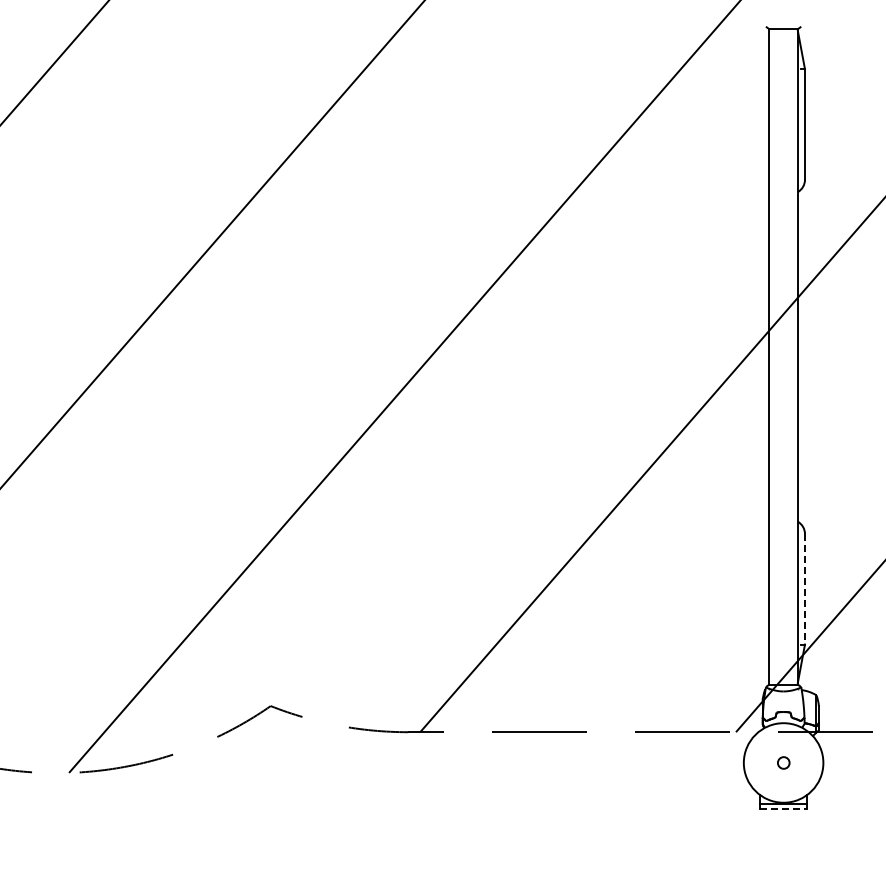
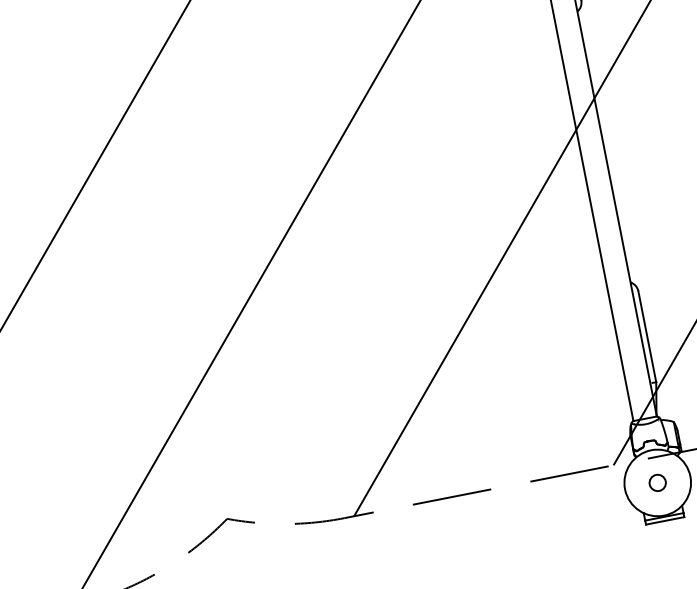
line: (805, 589) -> (647, 336), dashed -> solid
circle: (783, 762) -> (657, 482), size x1.67
line: (784, 809) -> (665, 521), dashed -> solid

